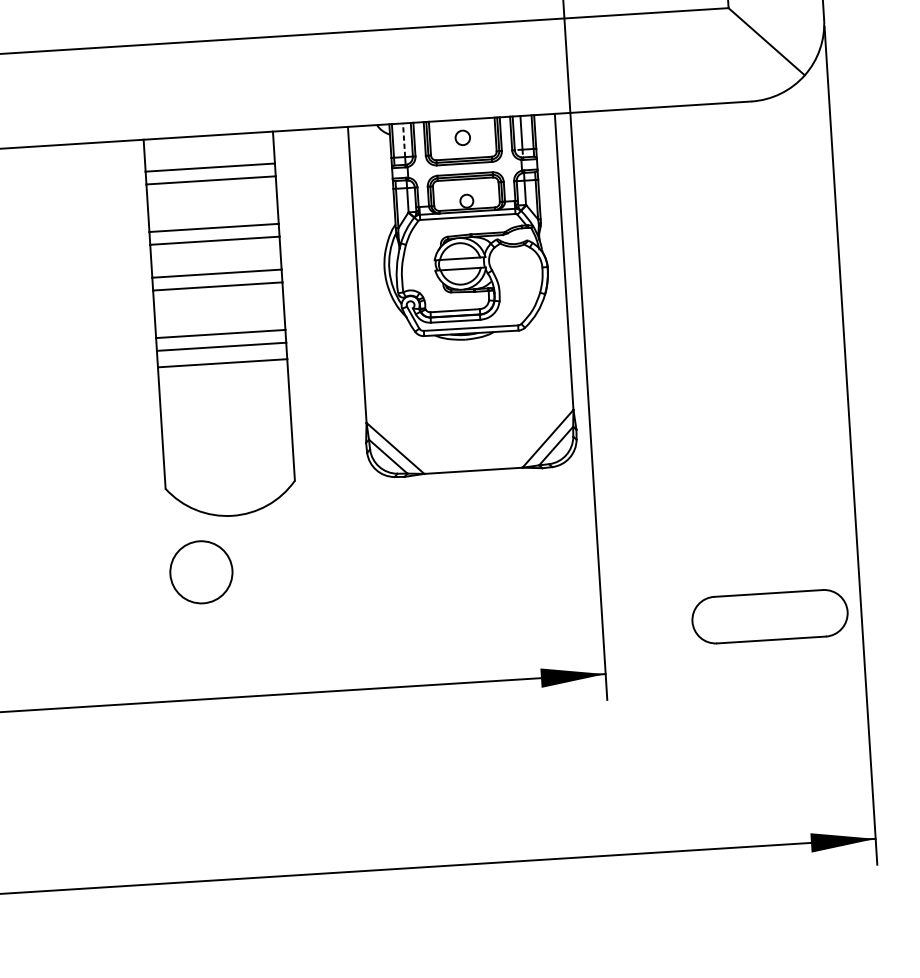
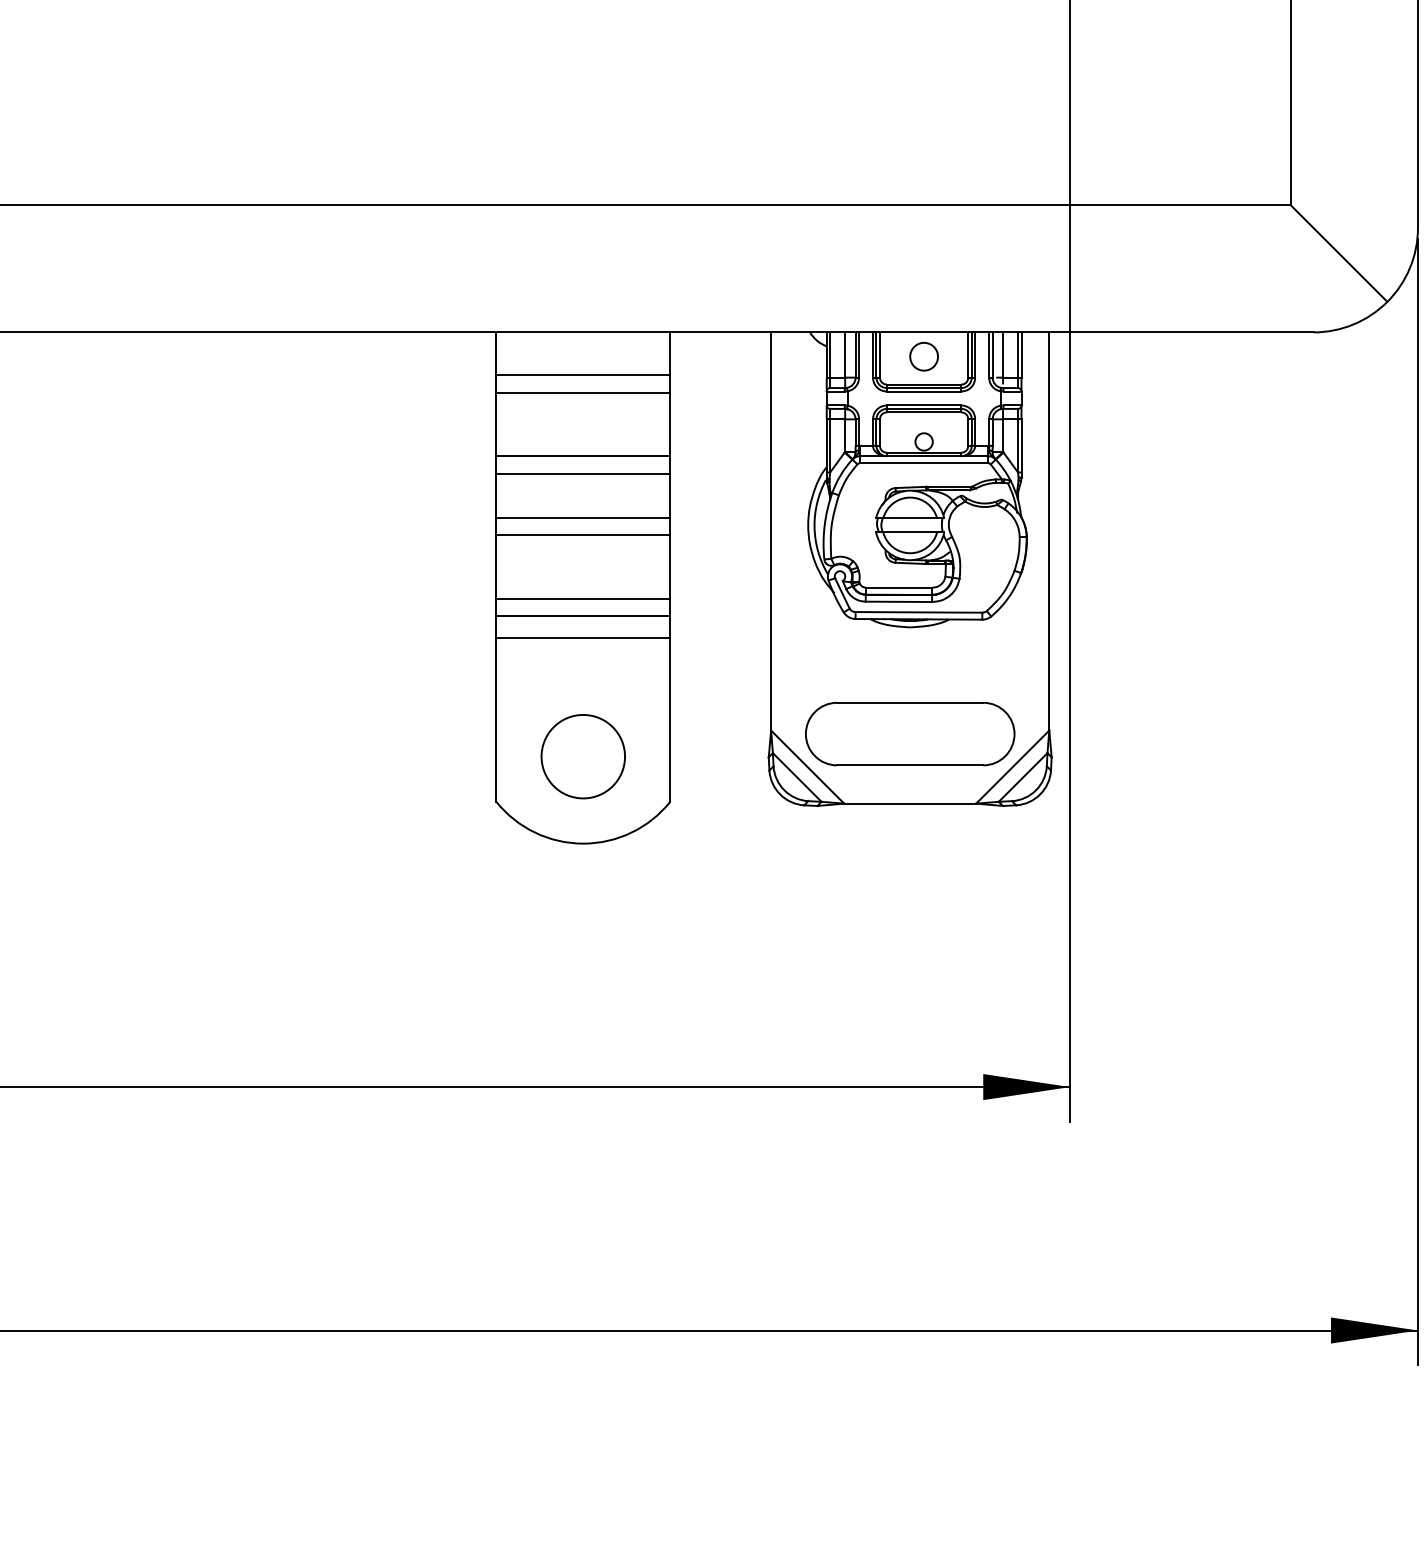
circle: (462, 137) -> (923, 356), size x1.43
line: (404, 140) -> (845, 355), dashed -> solid
circle: (200, 572) -> (582, 756), moved
part: (770, 616) -> (910, 733), moved

